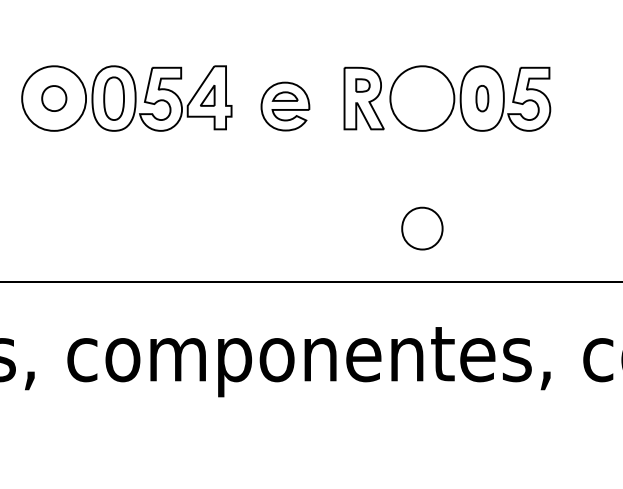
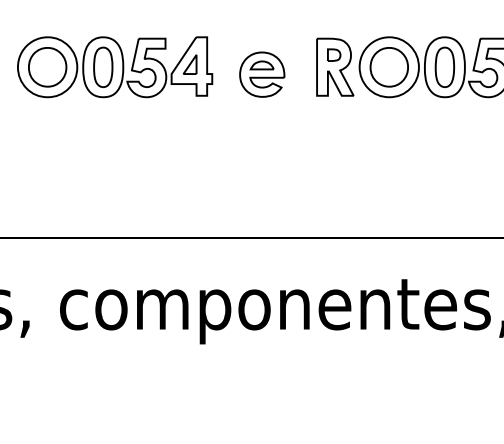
part: (54, 98) -> (47, 67), size x1.67
part: (482, 98) -> (445, 67), size x1.67
part: (422, 228) -> (389, 67), moved

